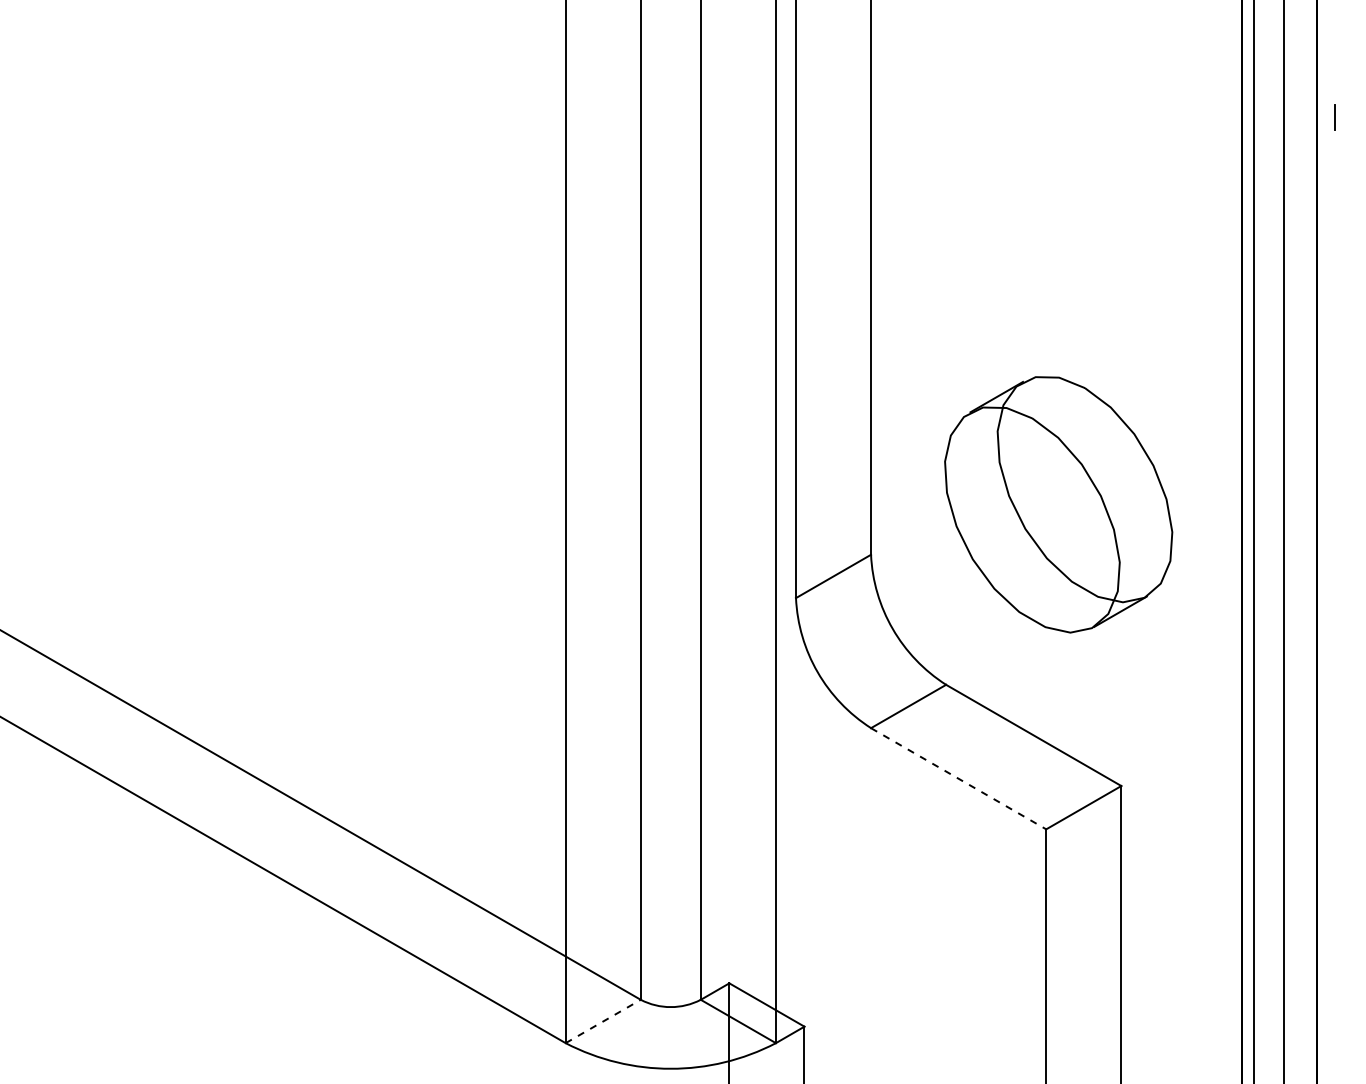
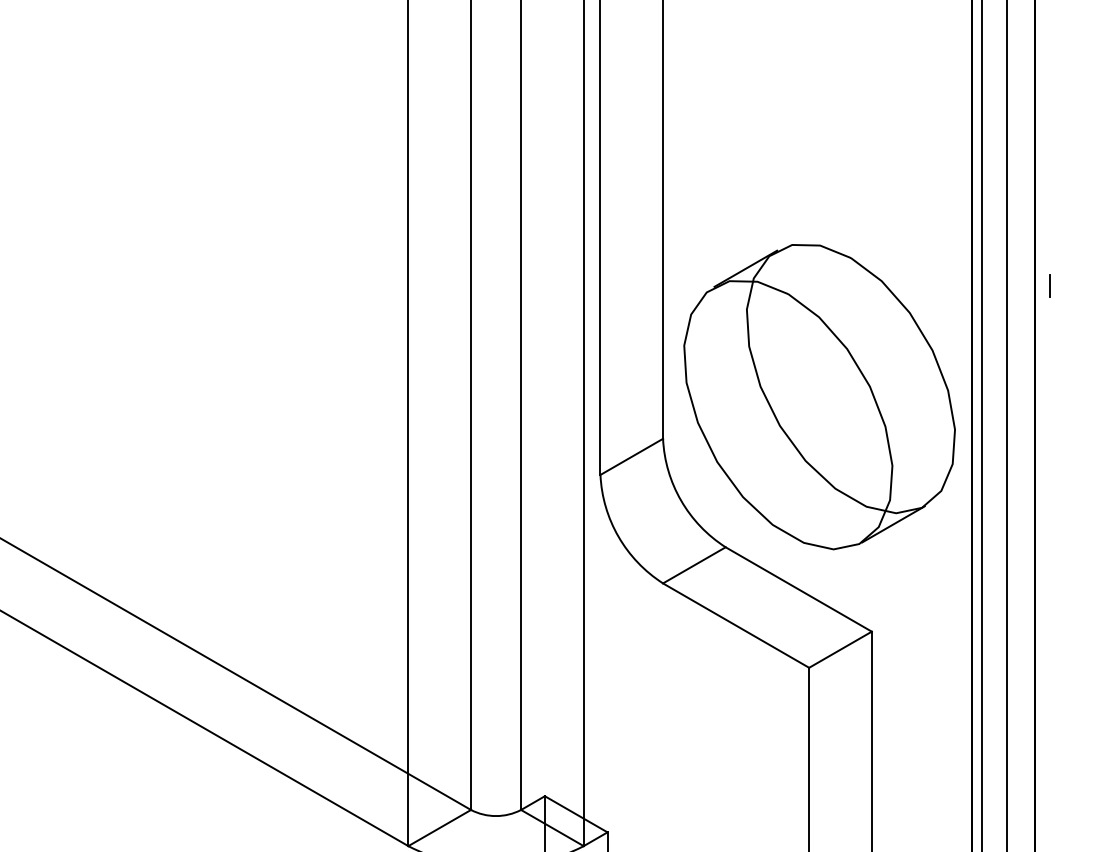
line: (1334, 117) -> (1049, 285), moved
part: (1058, 504) -> (819, 396), size x1.43
line: (959, 779) -> (736, 626), dashed -> solid
line: (603, 1021) -> (439, 828), dashed -> solid

